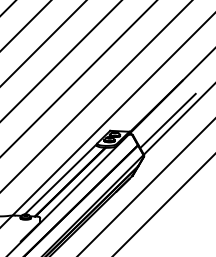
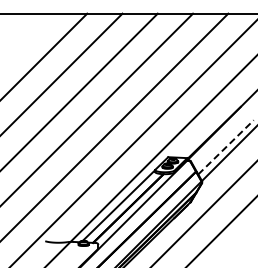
line: (168, 121) -> (226, 147), solid -> dashed

